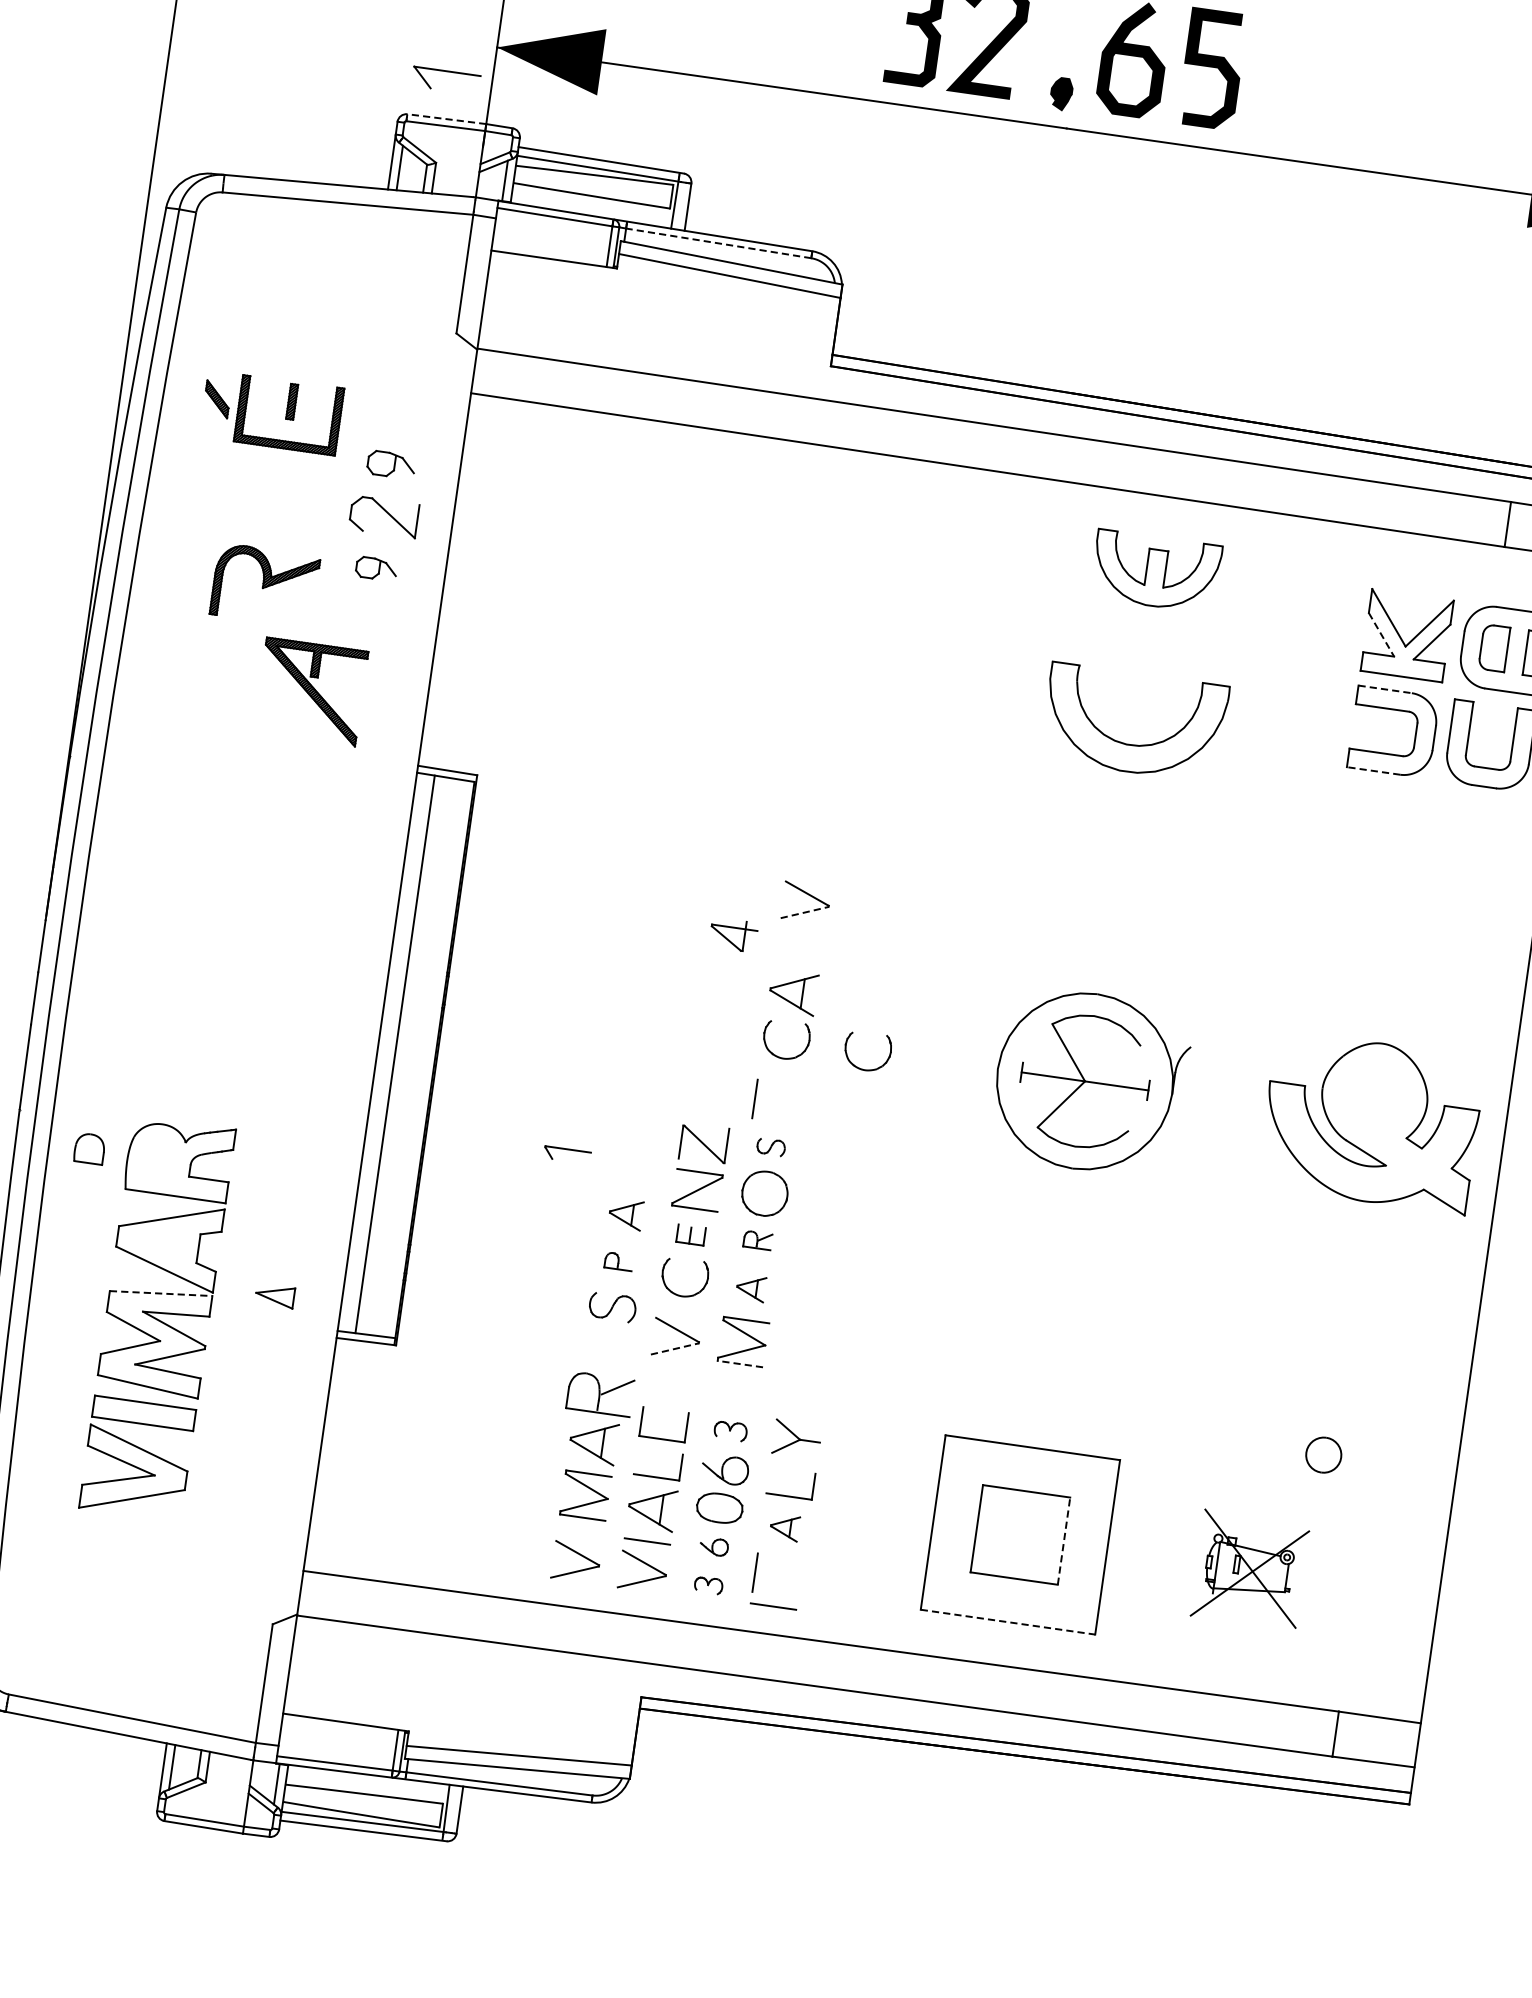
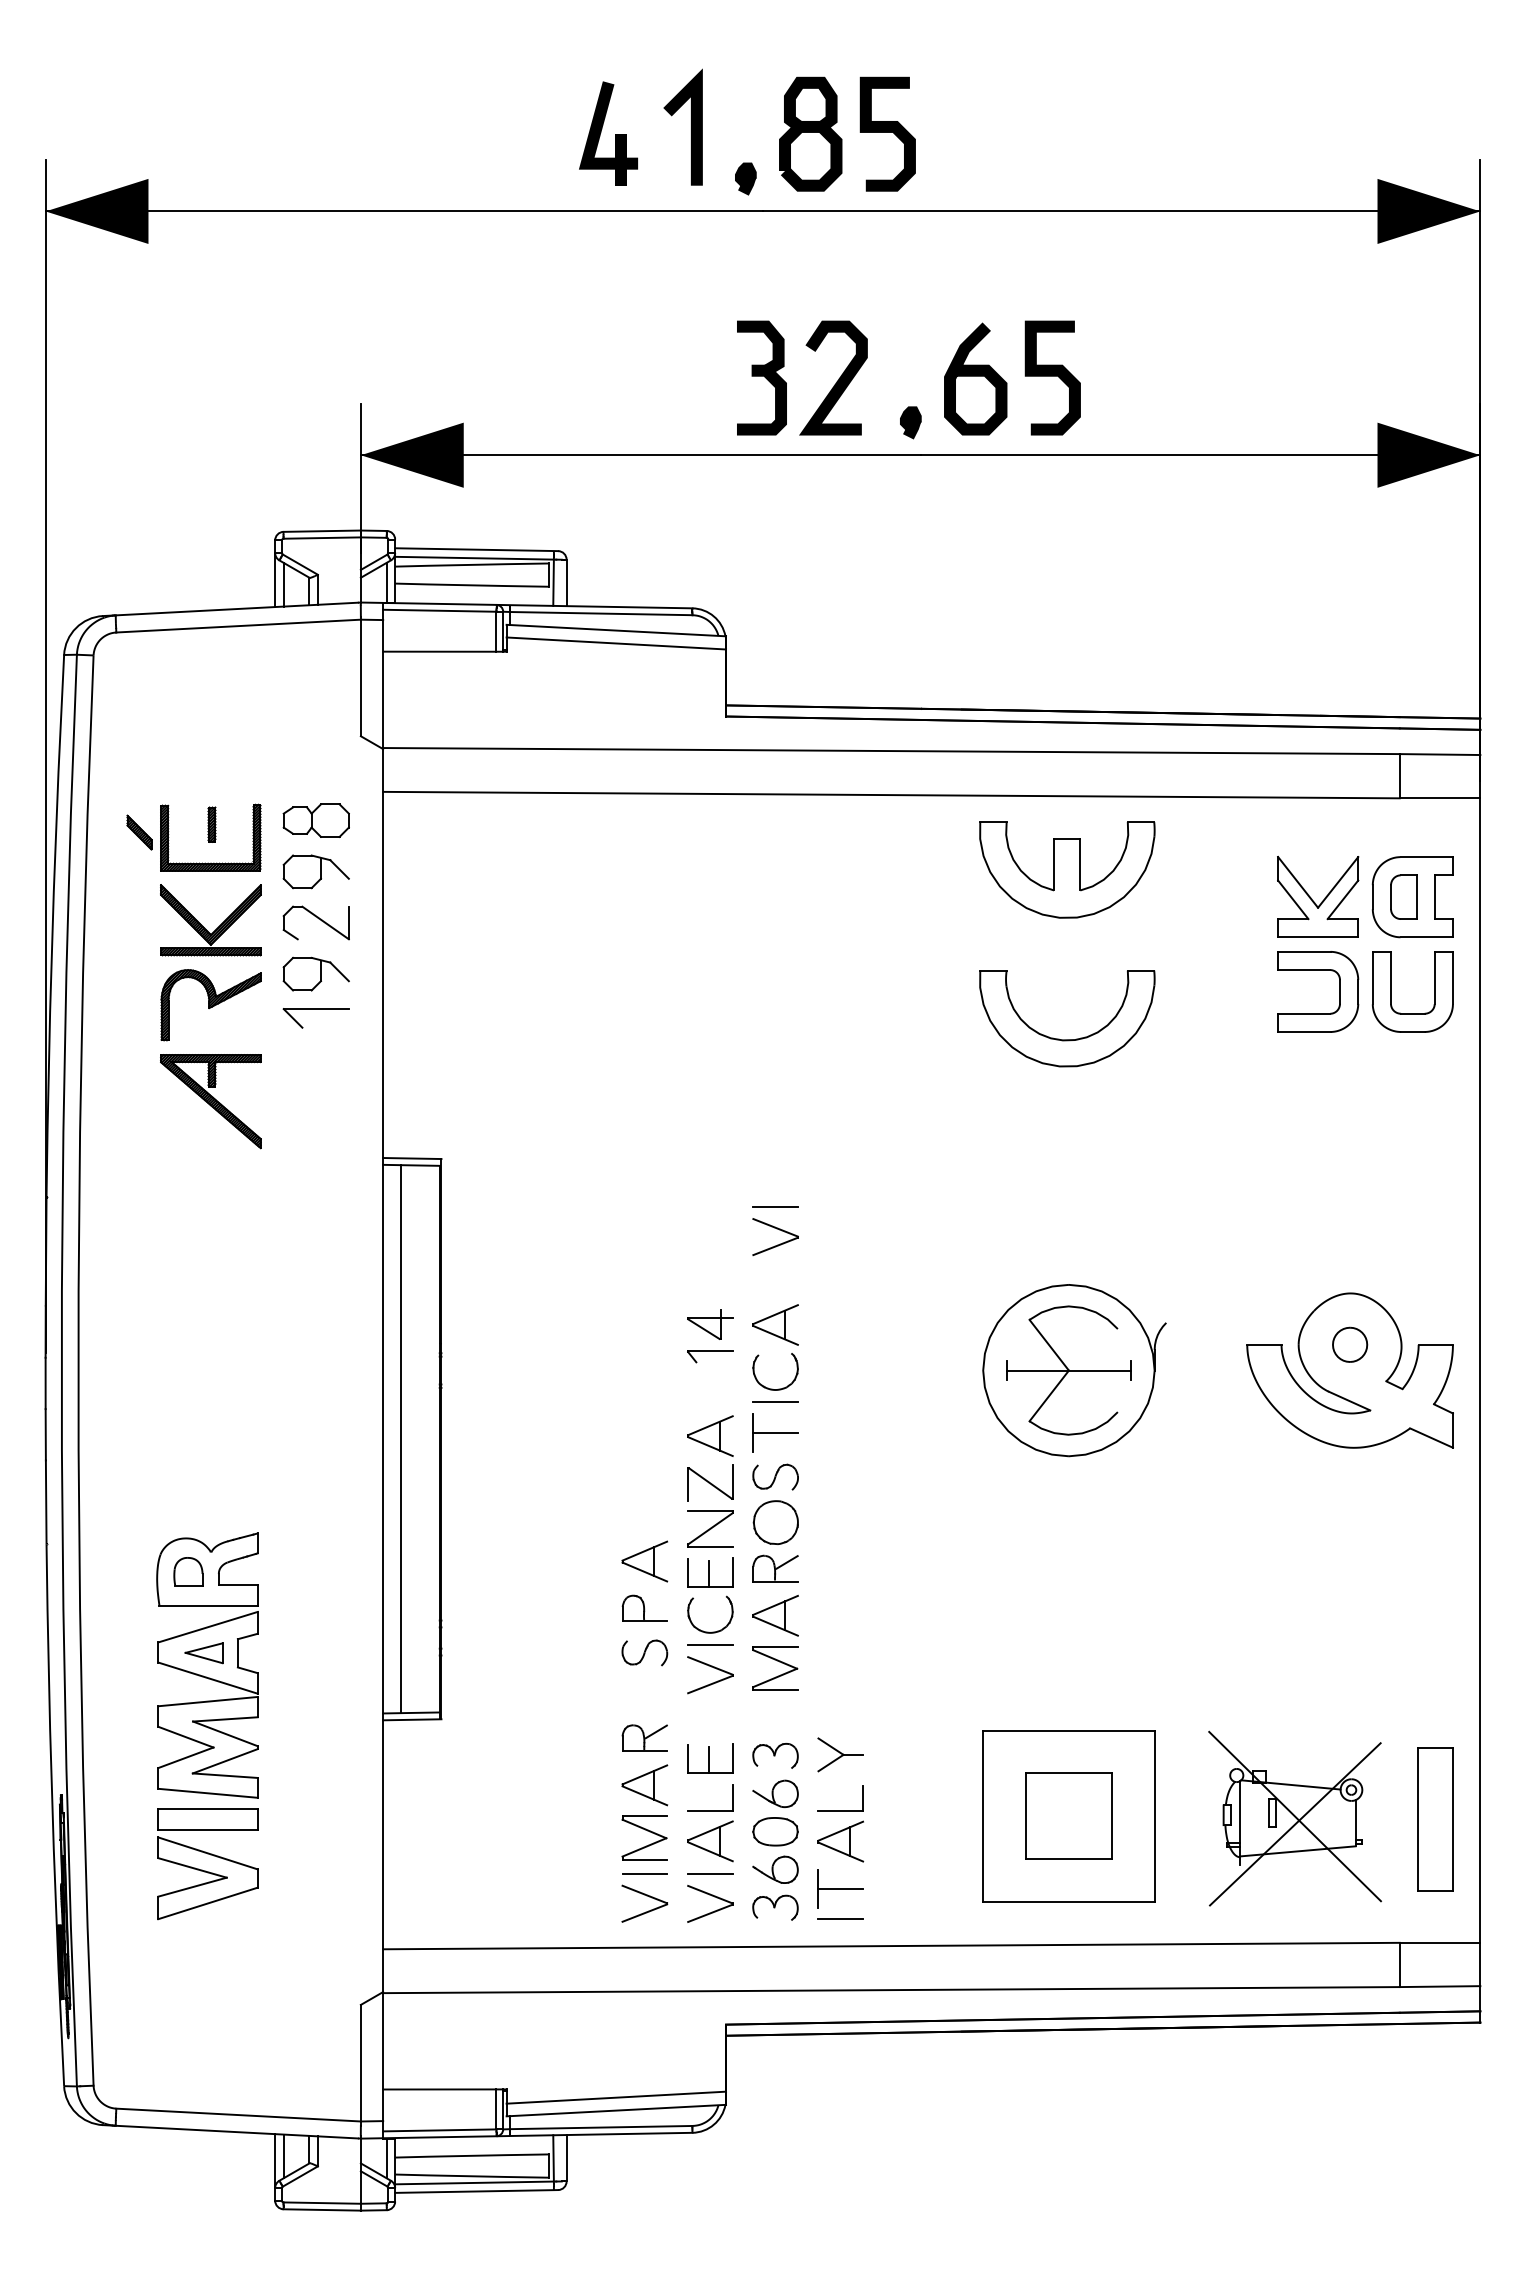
part: (446, 71) -> (315, 1009), moved
line: (447, 119) -> (322, 531), dashed -> solid
line: (718, 243) -> (600, 613), dashed -> solid
part: (398, 412) -> (315, 820), added
part: (390, 464) -> (315, 871), size x1.43
part: (268, 504) -> (203, 926), added
part: (375, 568) -> (315, 973), size x1.67
part: (1156, 571) -> (1067, 869), size x1.43
line: (1381, 634) -> (1293, 899), dashed -> solid
line: (1385, 689) -> (1304, 951), dashed -> solid
part: (310, 691) -> (210, 1101), moved
line: (1372, 771) -> (1303, 1032), dashed -> solid
line: (810, 871) -> (775, 1206), added
line: (804, 912) -> (775, 1246), dashed -> solid
part: (733, 934) -> (710, 1324), moved
part: (862, 1068) -> (852, 1388), removed
line: (781, 1071) -> (775, 1402), added
part: (710, 1095) -> (710, 1435), added
line: (777, 1101) -> (775, 1432), added
part: (771, 1146) -> (775, 1476), size x1.67
part: (89, 1148) -> (188, 1571), moved
part: (567, 1155) -> (710, 1356), moved
part: (625, 1214) -> (644, 1561), size x1.43
part: (691, 1234) -> (710, 1572), size x1.67
part: (757, 1240) -> (775, 1568), size x1.67
part: (618, 1261) -> (644, 1607), size x1.67
part: (751, 1288) -> (775, 1615), size x1.67
line: (161, 1293) -> (208, 1701), dashed -> solid
part: (274, 1296) -> (203, 1653), moved
line: (680, 1309) -> (710, 1645), added
line: (674, 1348) -> (710, 1684), dashed -> solid
line: (740, 1364) -> (775, 1690), dashed -> solid
part: (600, 1393) -> (644, 1737), size x0.71
line: (663, 1425) -> (709, 1759), added
part: (730, 1430) -> (775, 1755), size x1.43
part: (1324, 1454) -> (1350, 1344), moved
part: (784, 1527) -> (840, 1841), size x1.67
line: (580, 1531) -> (644, 1873), added
line: (1063, 1541) -> (1111, 1816), dashed -> solid
part: (714, 1546) -> (775, 1869), size x1.67
part: (1249, 1569) -> (1294, 1818), size x1.67
line: (777, 1575) -> (840, 1888), added
part: (708, 1585) -> (775, 1907), size x1.67
part: (1393, 1591) -> (1435, 1819), added
line: (1007, 1622) -> (1068, 1902), dashed -> solid

